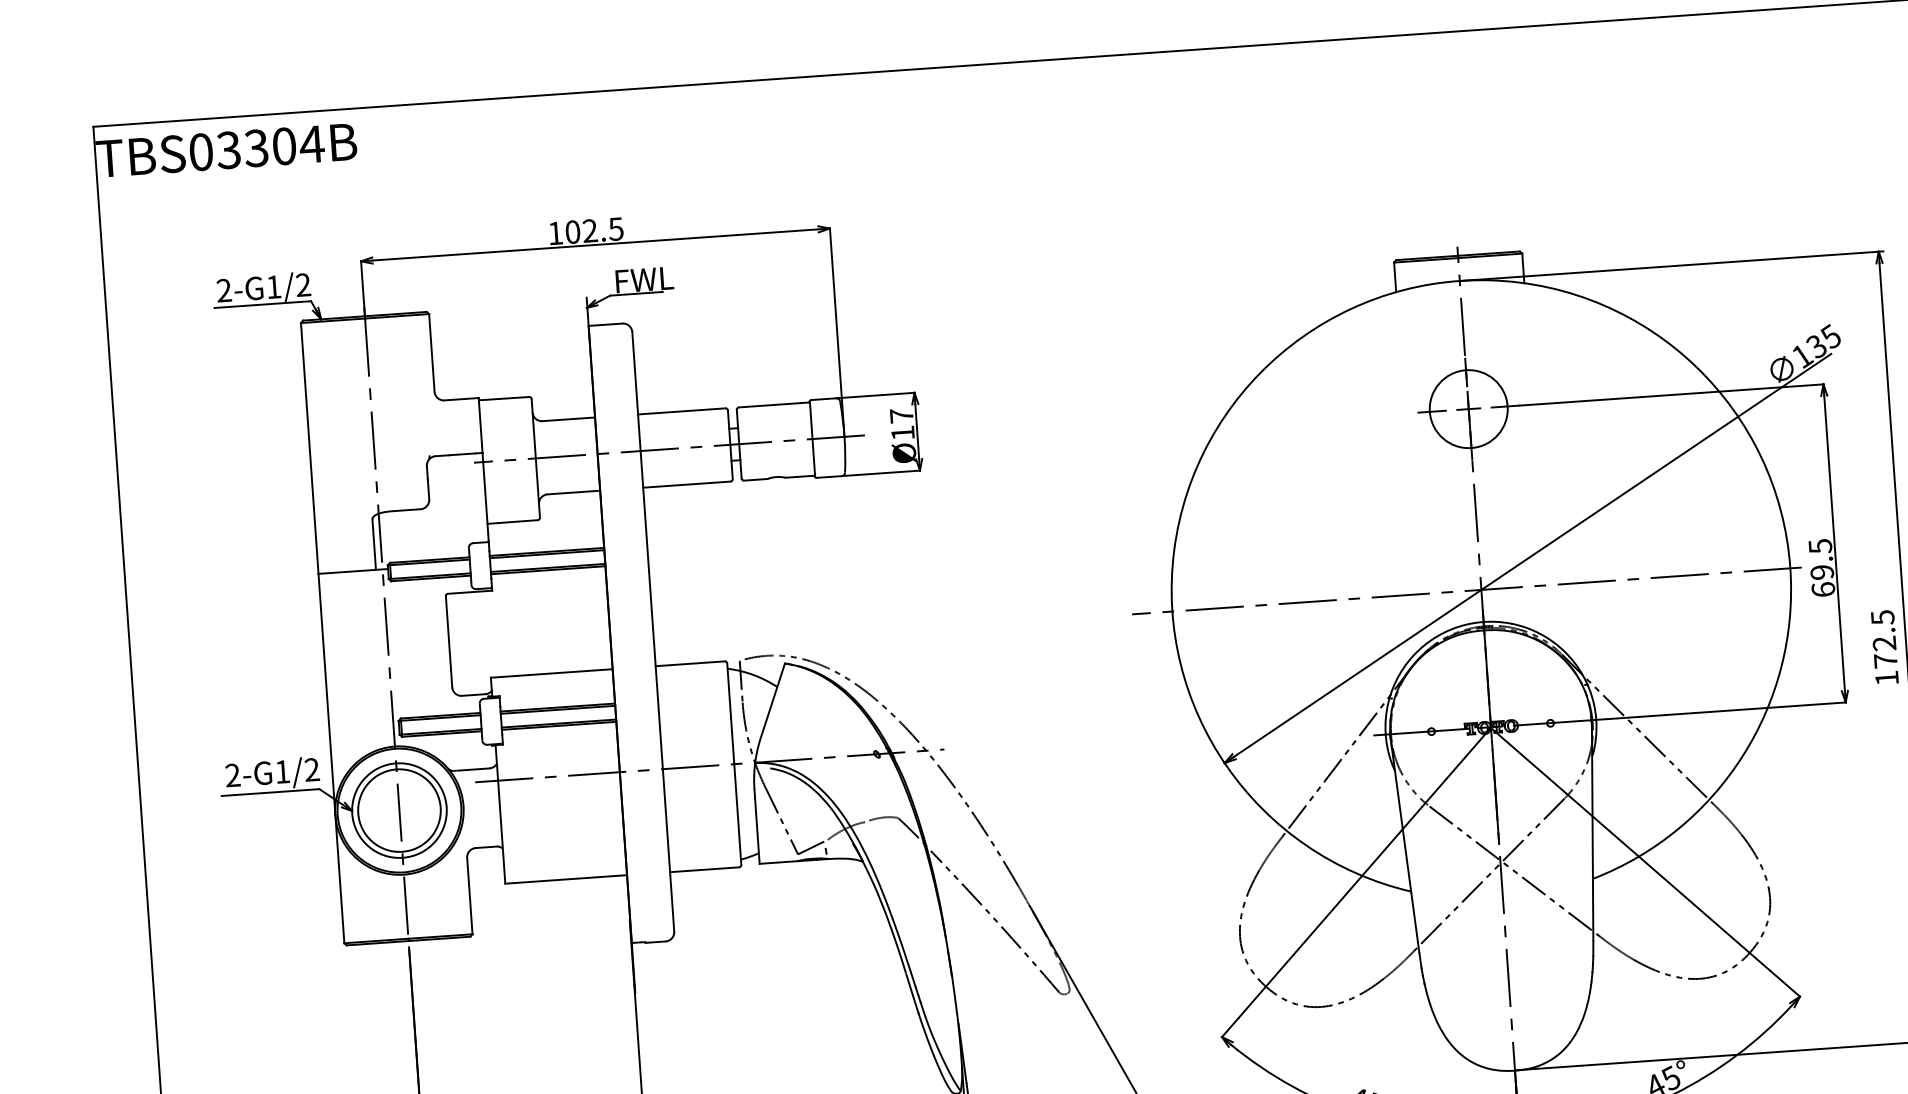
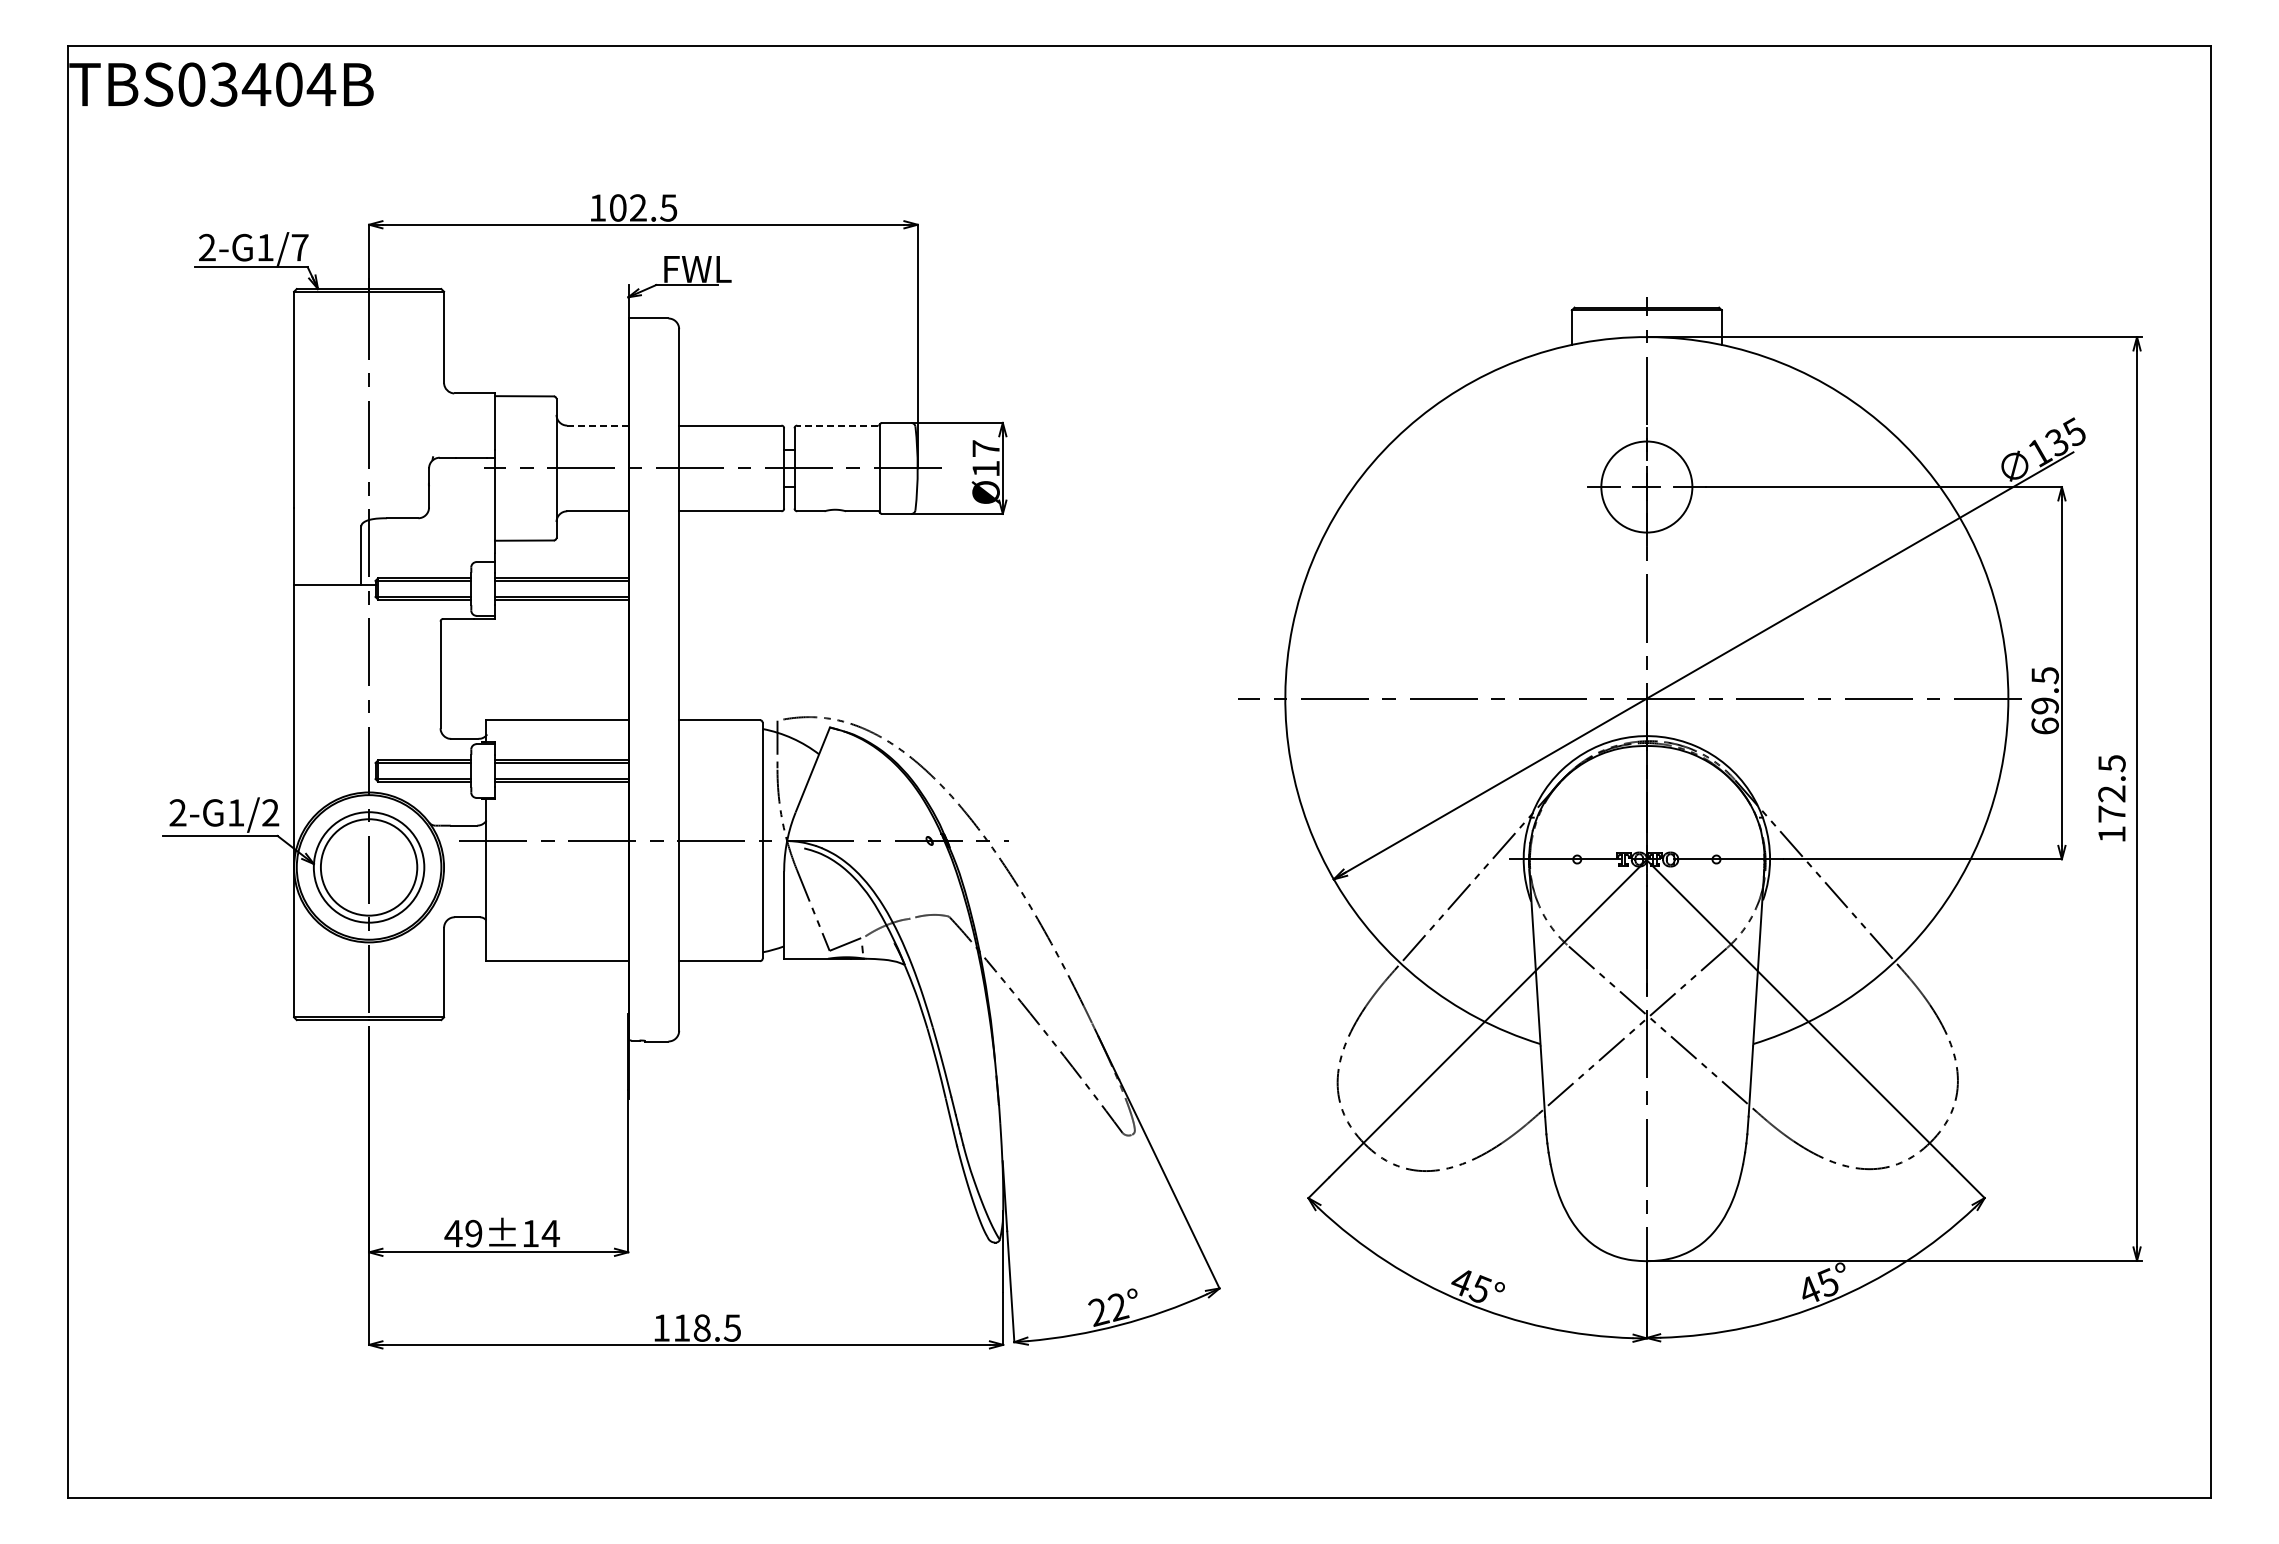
text: (256, 148) -> (256, 84), TBS03304B -> TBS03404B
text: (302, 284) -> (299, 247), 2-G1/2 -> 2-G1/7
line: (773, 404) -> (837, 425), solid -> dashed
line: (569, 419) -> (598, 425), solid -> dashed

